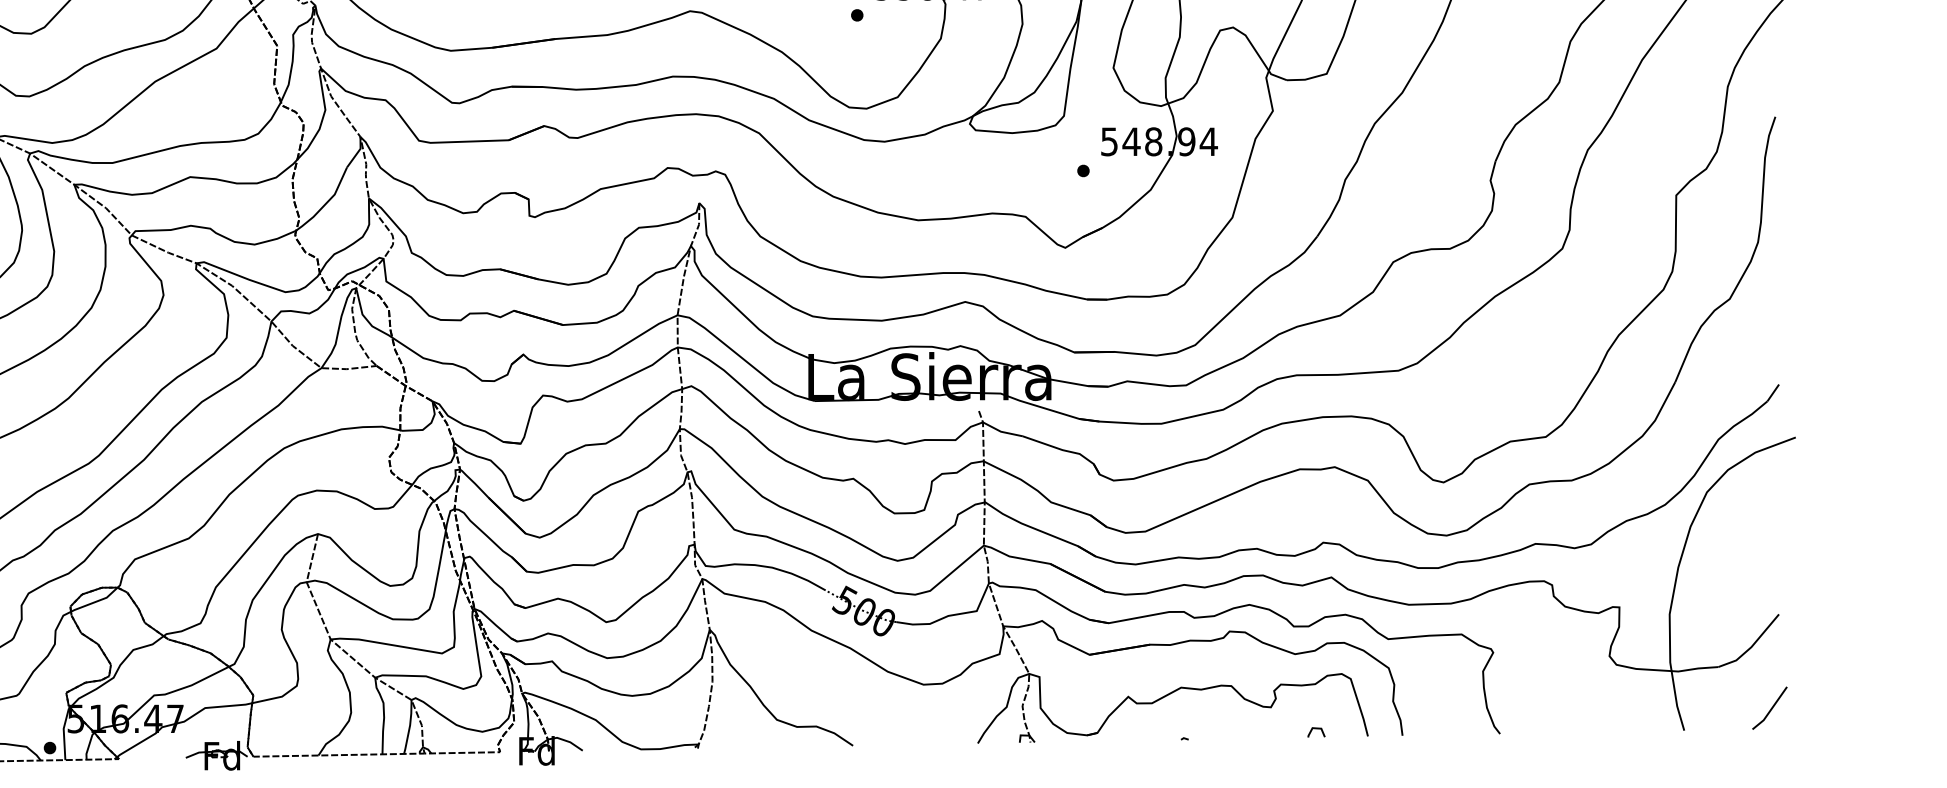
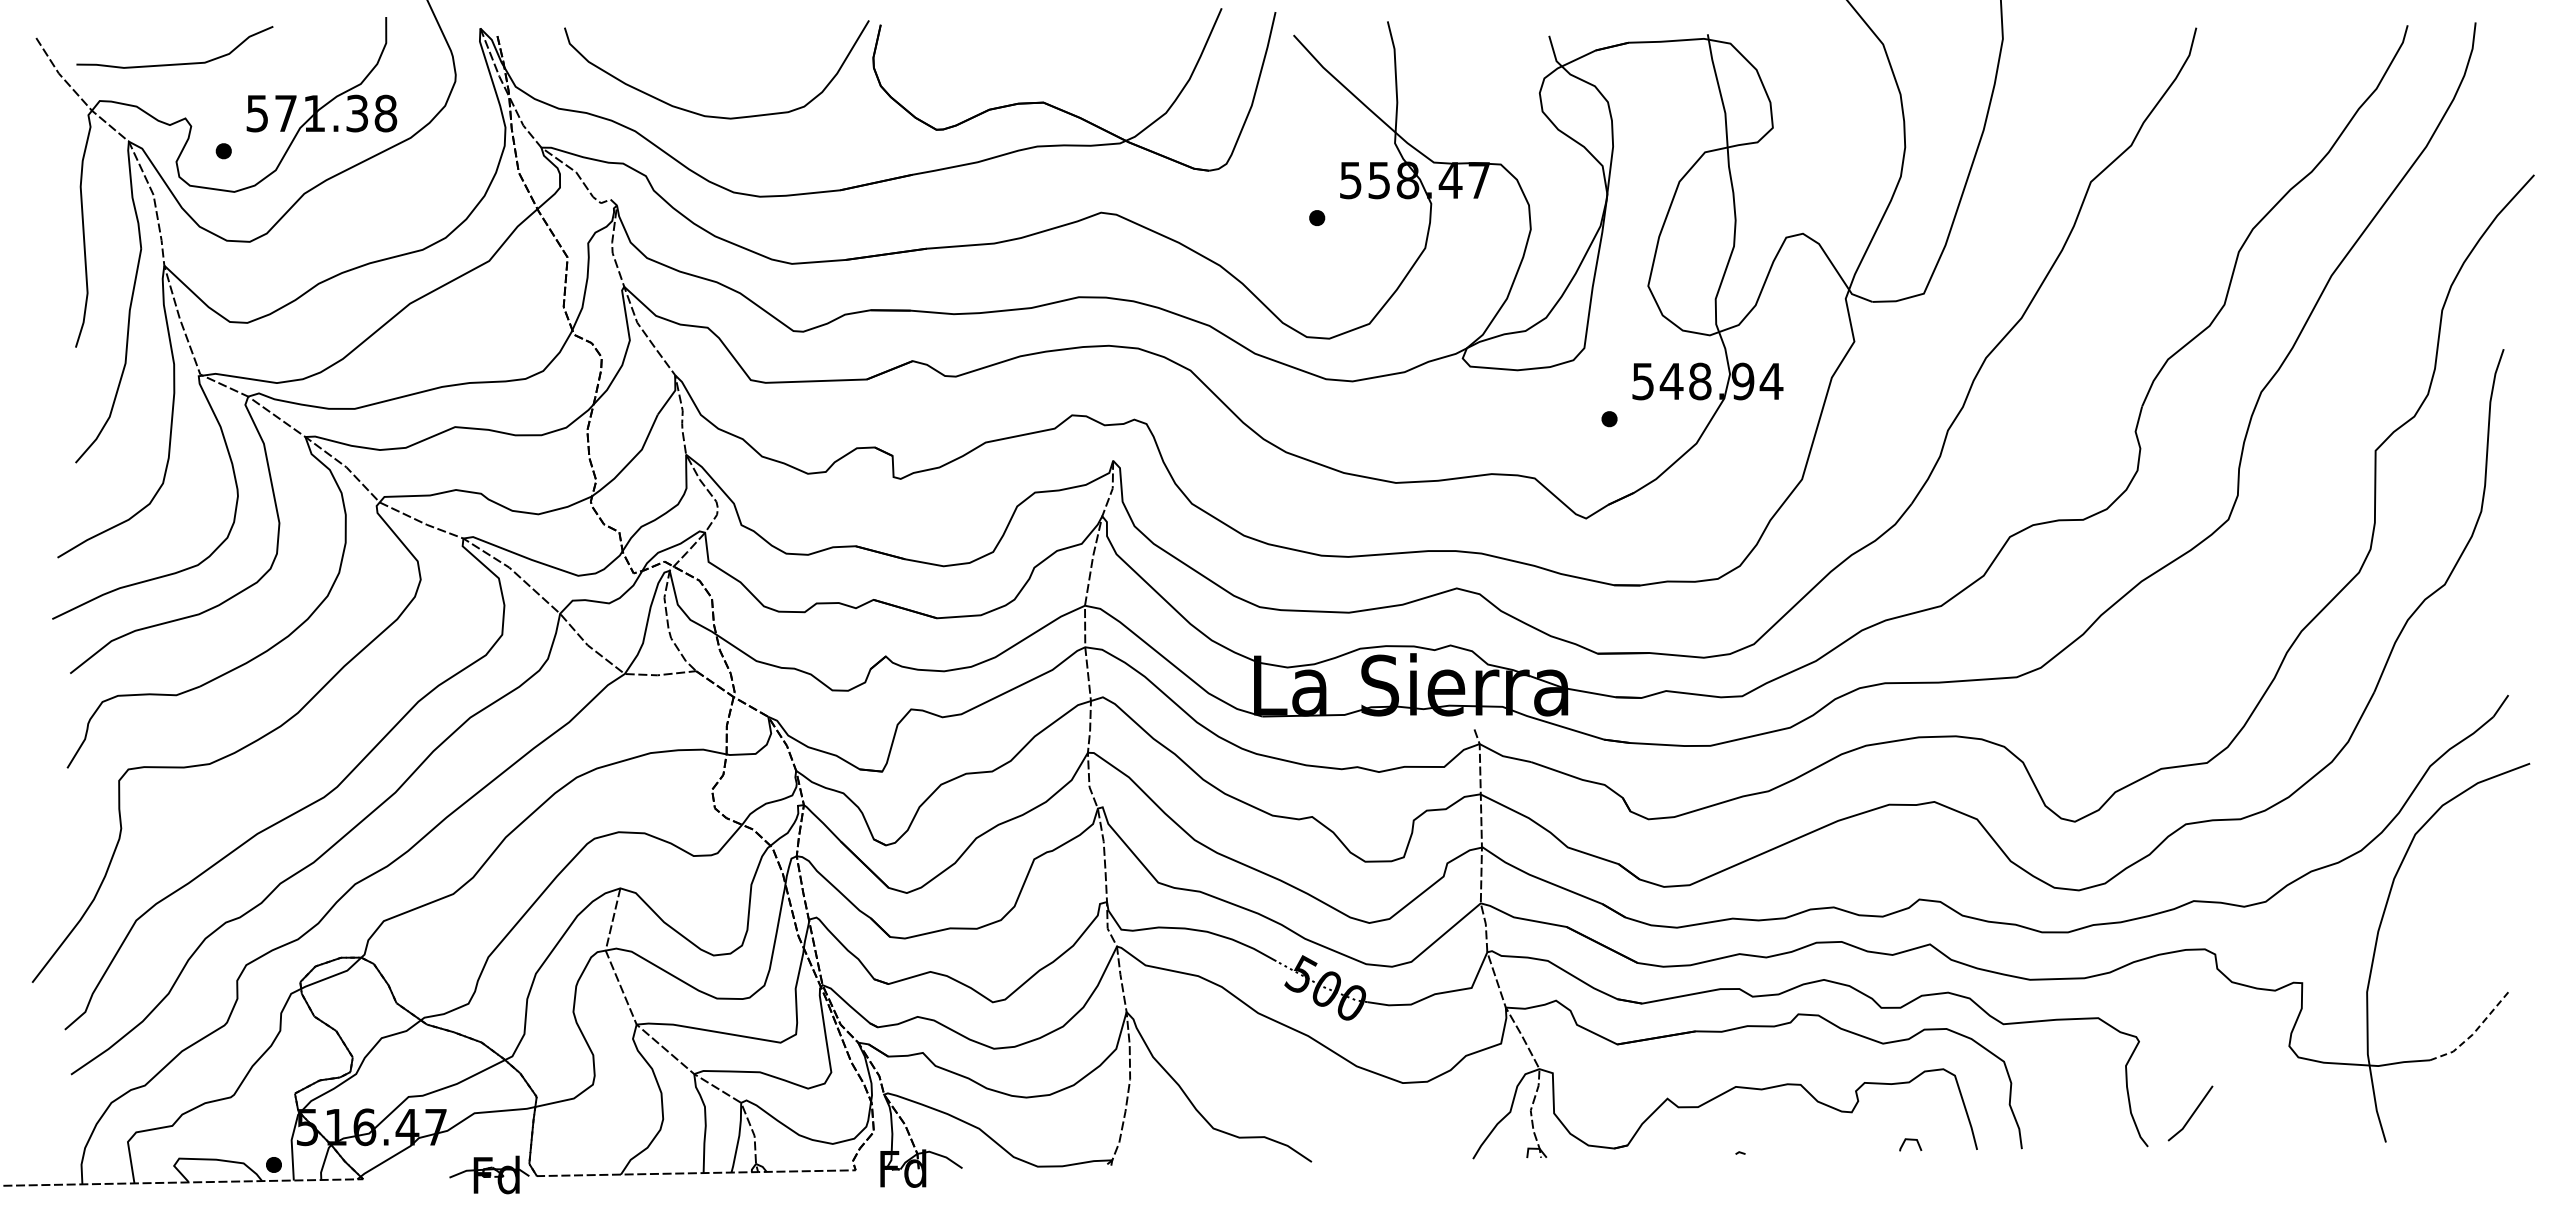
line: (1752, 646) -> (2473, 1033), solid -> dashed
line: (1770, 709) -> (2191, 1114), moved

